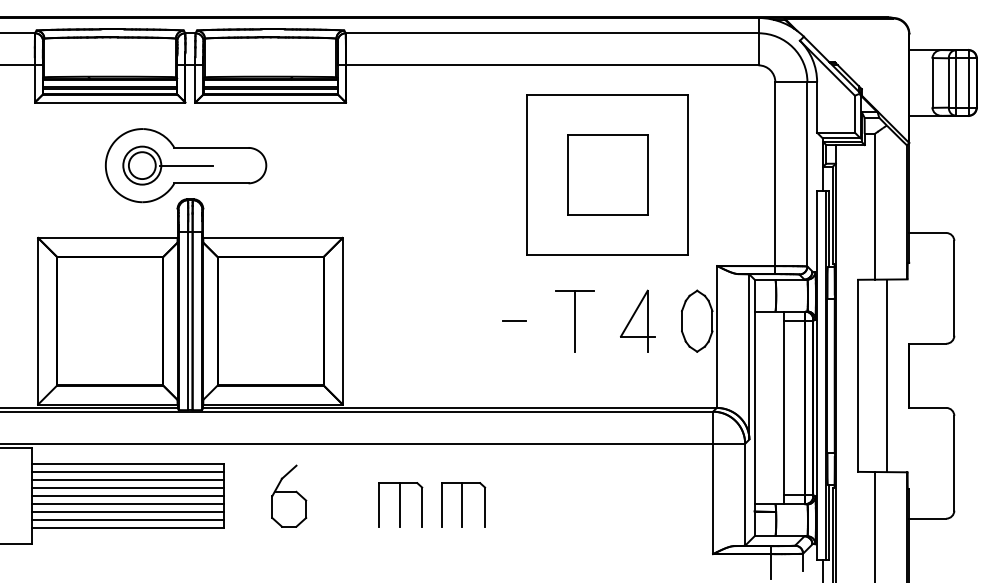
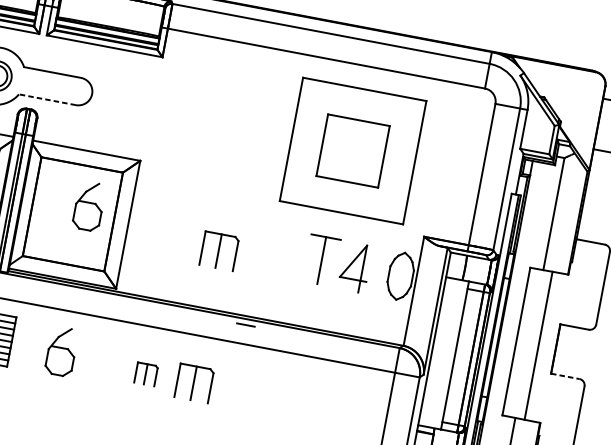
line: (186, 165) -> (30, 82), removed
line: (211, 183) -> (47, 99), solid -> dashed
part: (289, 306) -> (89, 205), added
line: (514, 320) -> (246, 324), moved
part: (574, 321) -> (321, 260), moved
part: (463, 332) -> (219, 250), added
line: (927, 407) -> (565, 375), solid -> dashed
part: (400, 504) -> (146, 374), size x0.6

